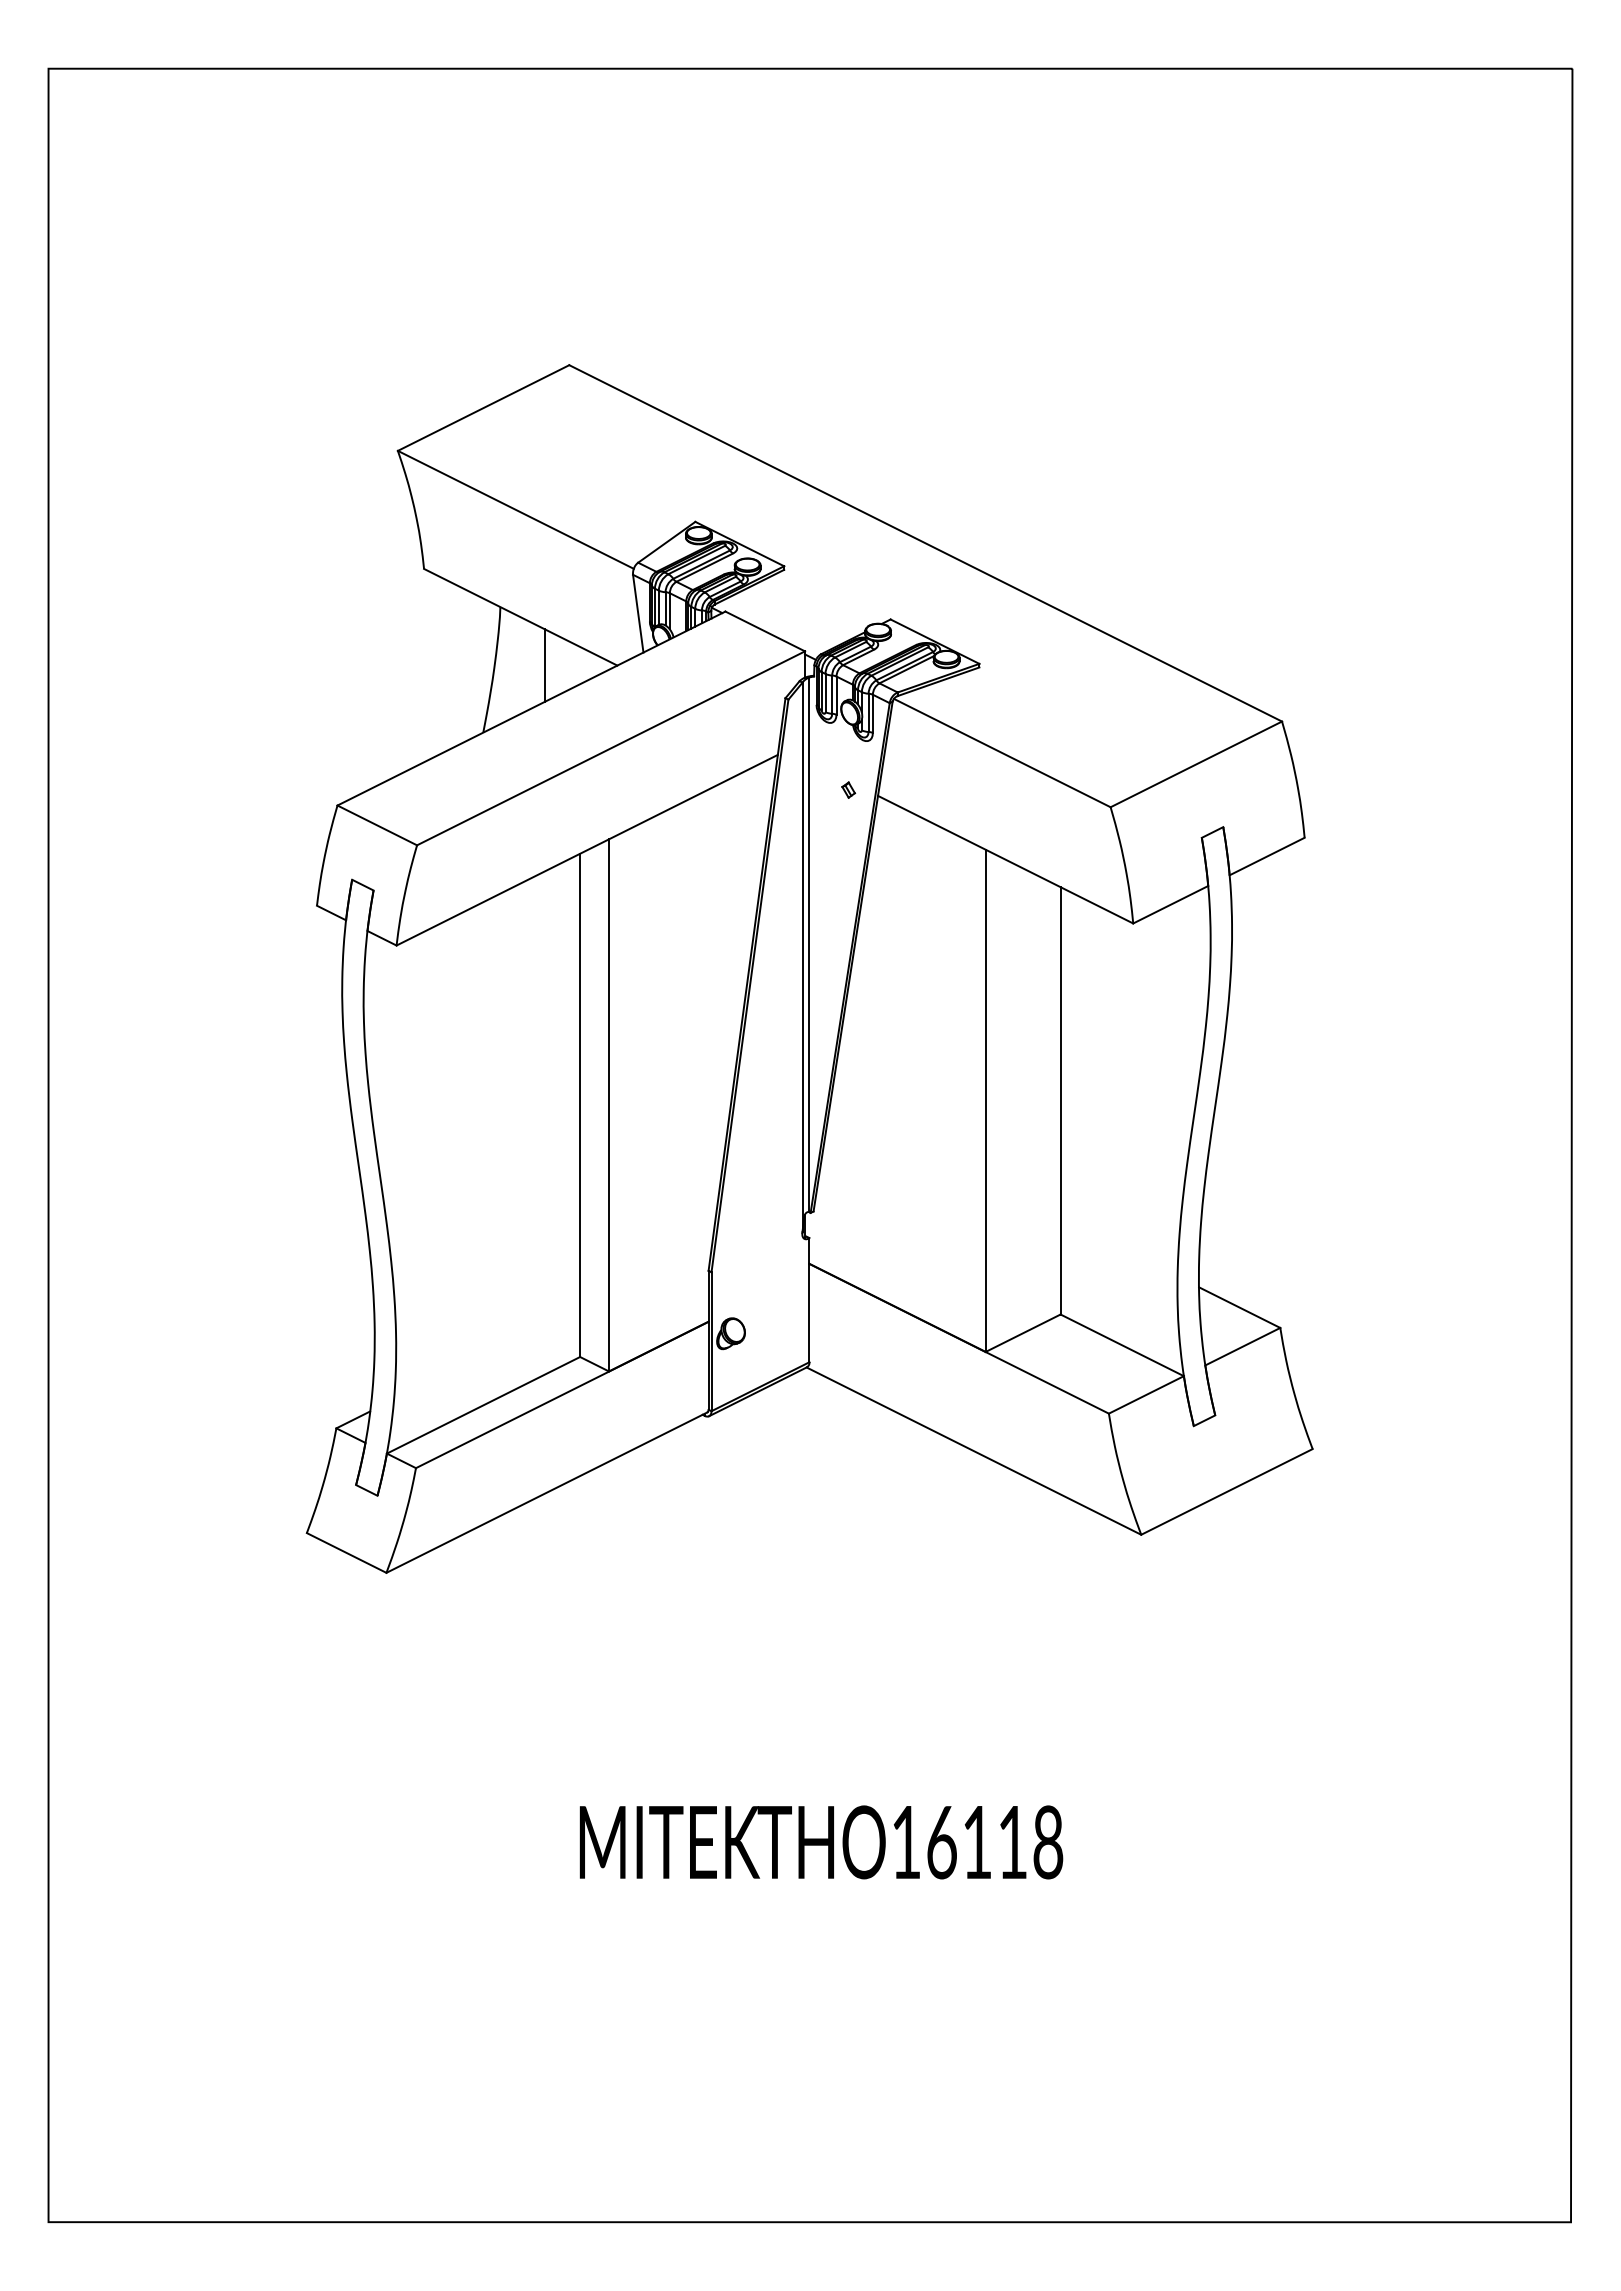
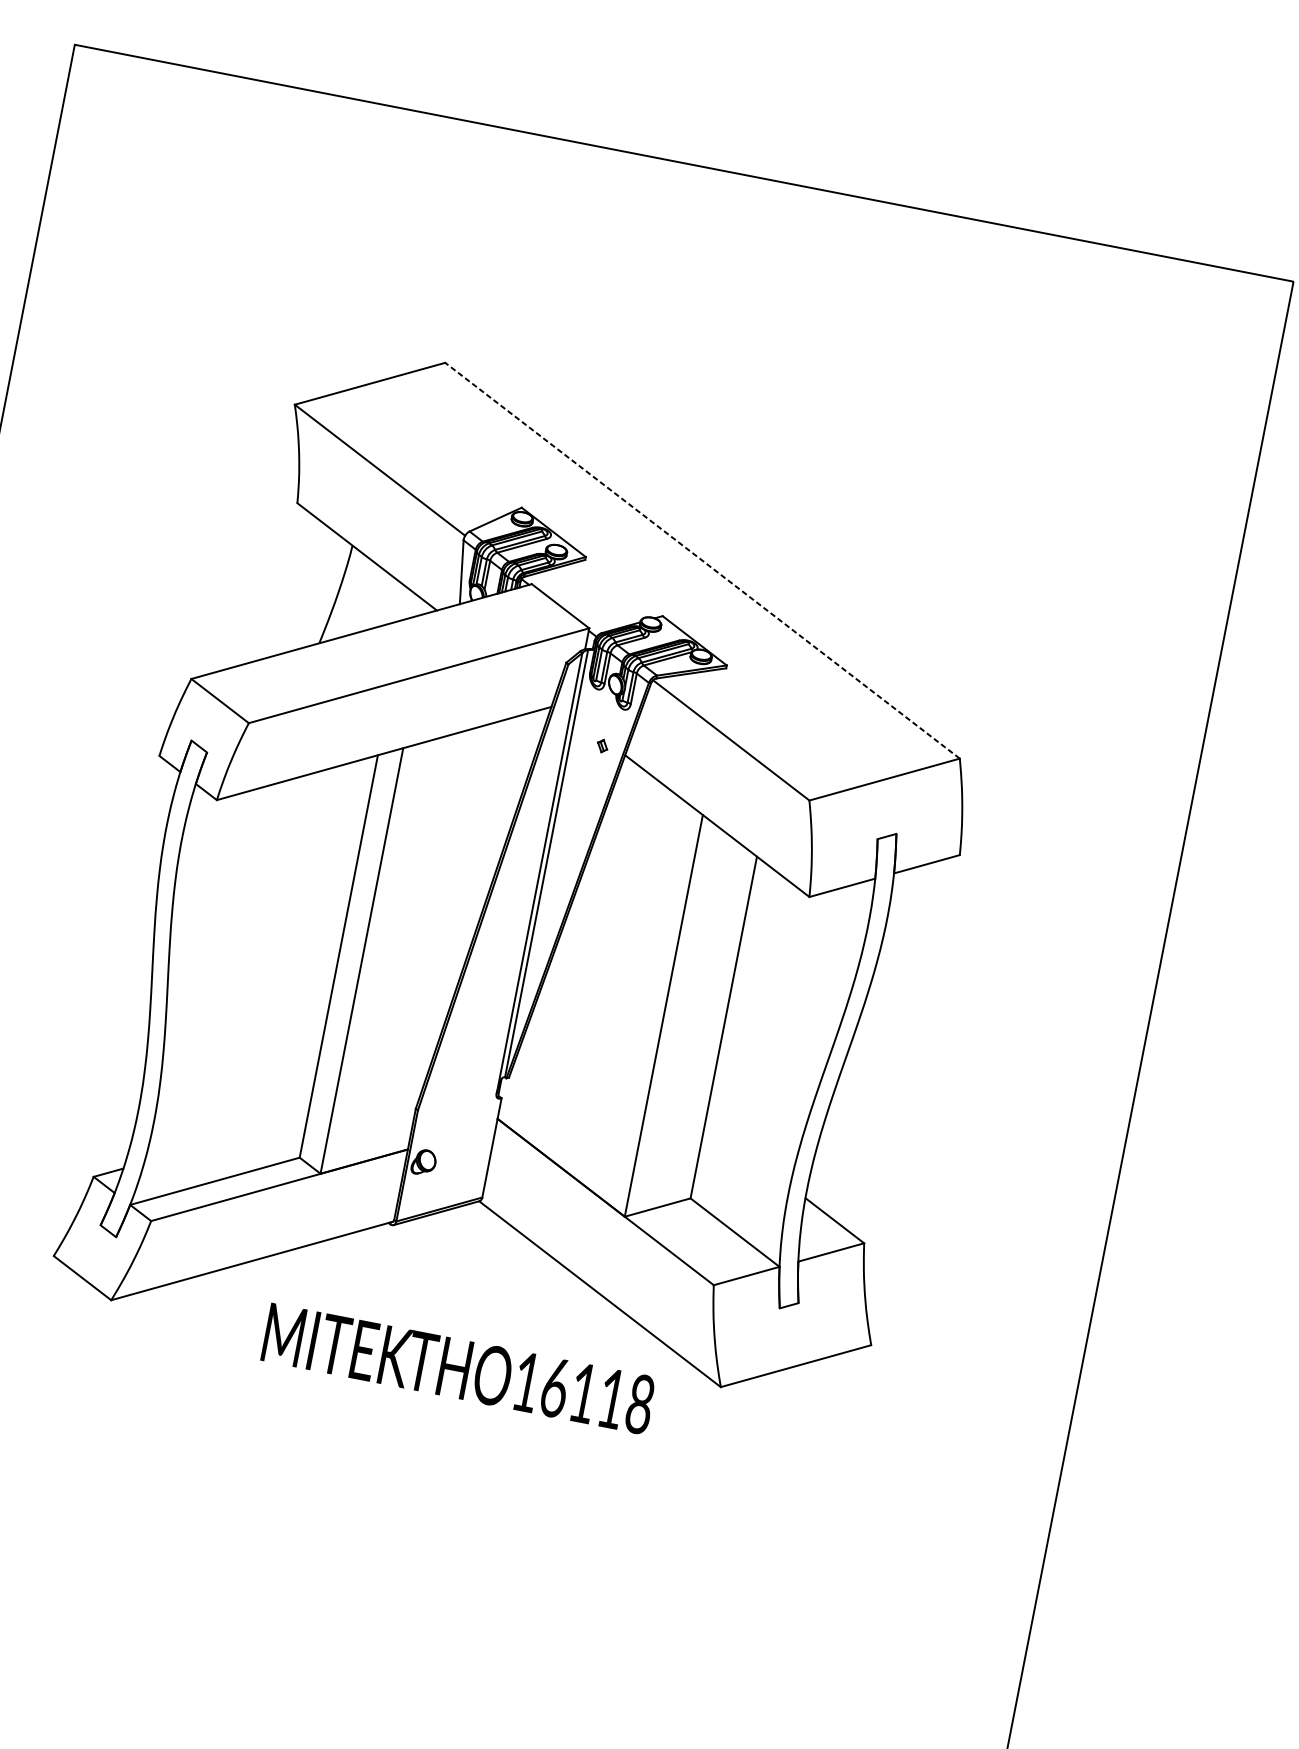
line: (925, 543) -> (702, 560), solid -> dashed
line: (544, 665) -> (378, 599), removed
text: (821, 1842) -> (458, 1369), moved

